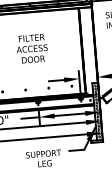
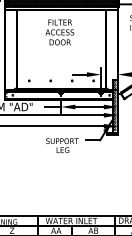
text: (31, 48) -> (59, 32), moved

